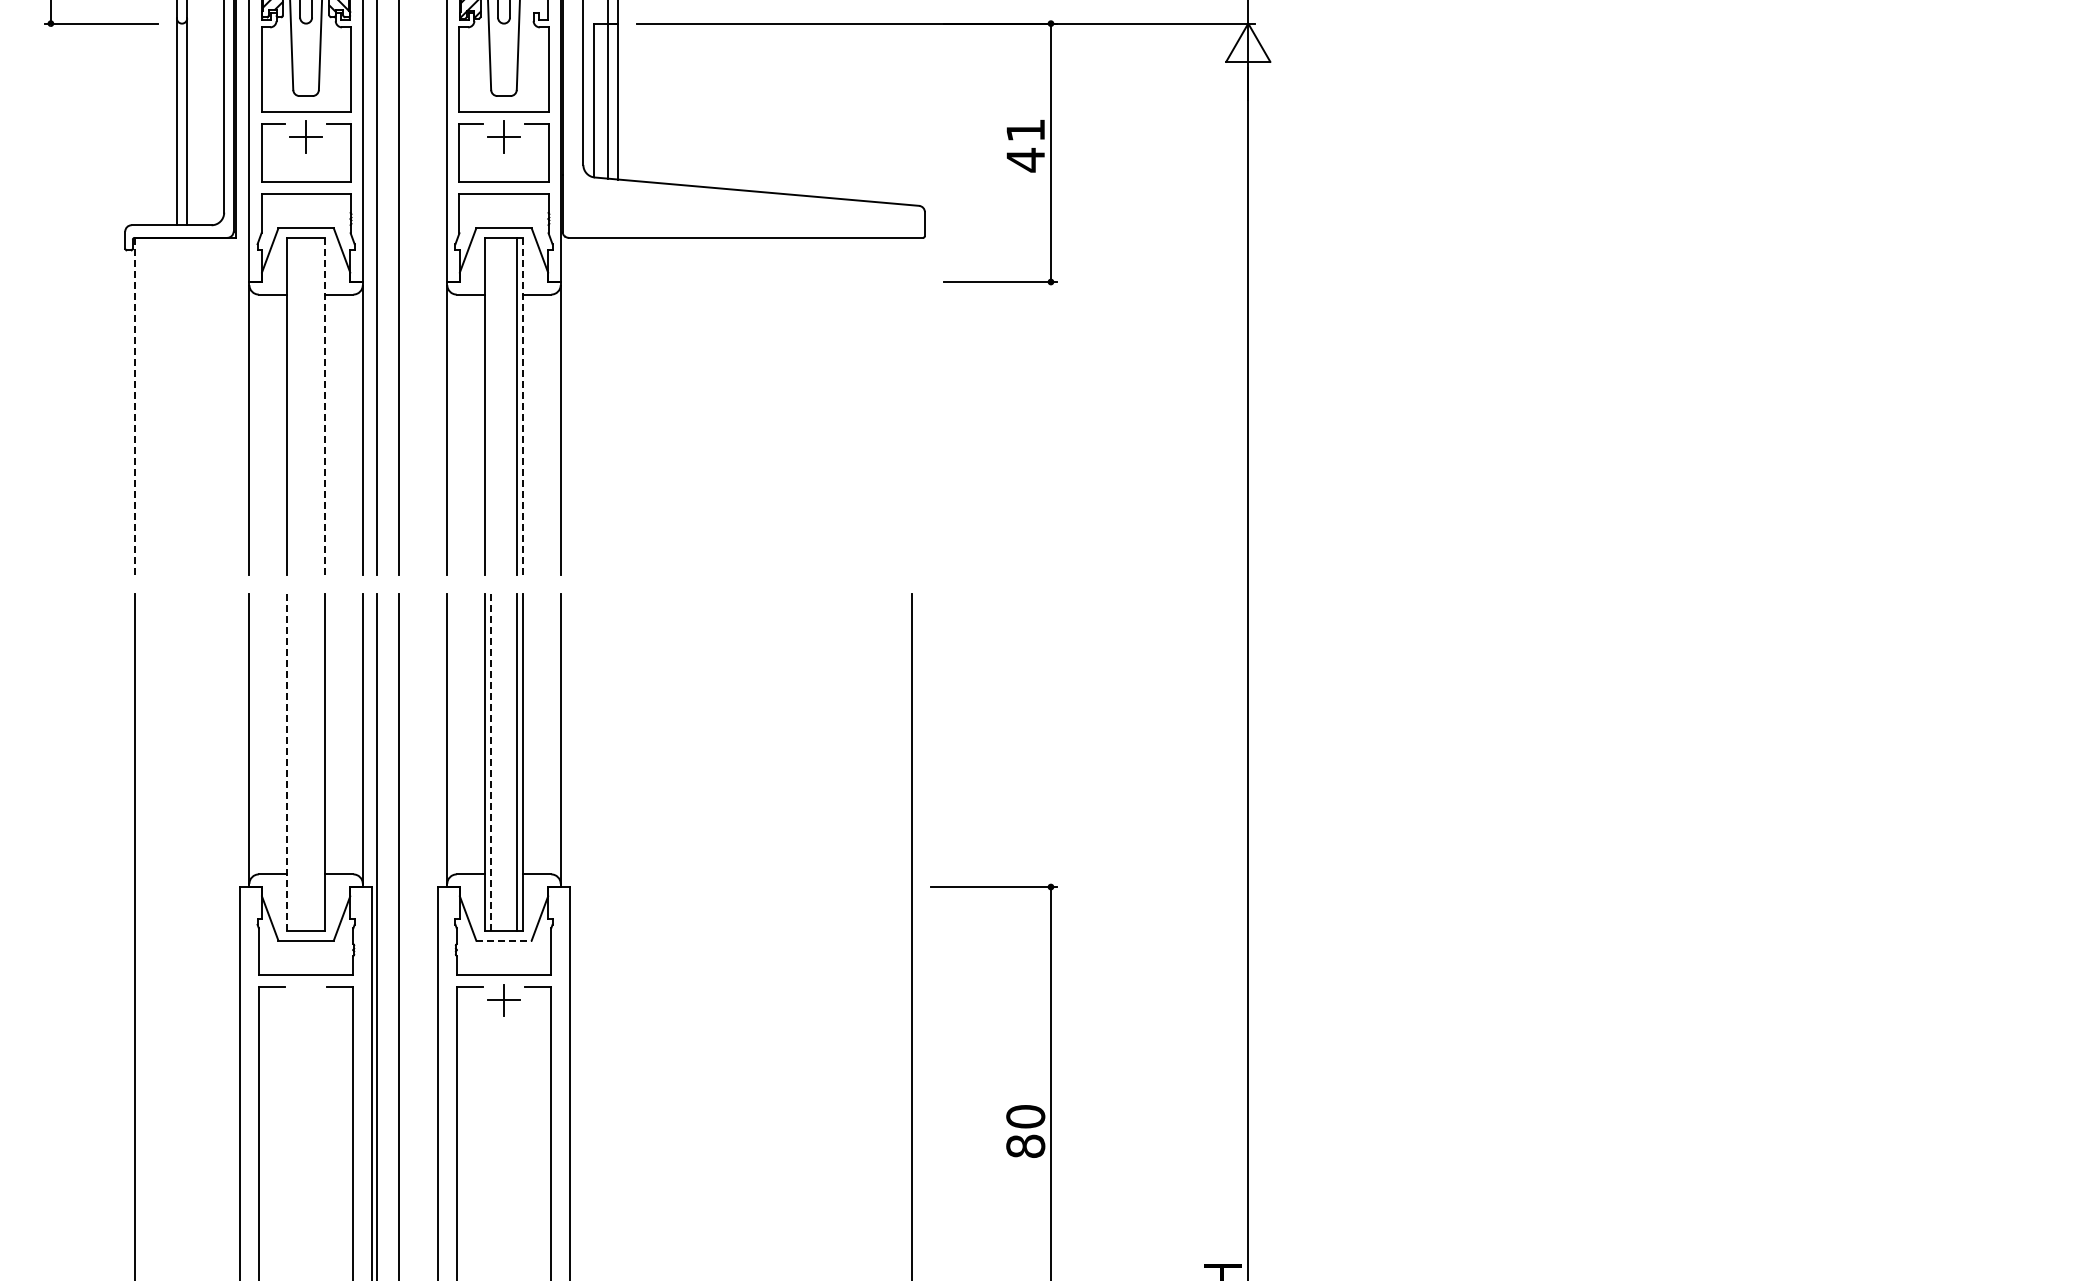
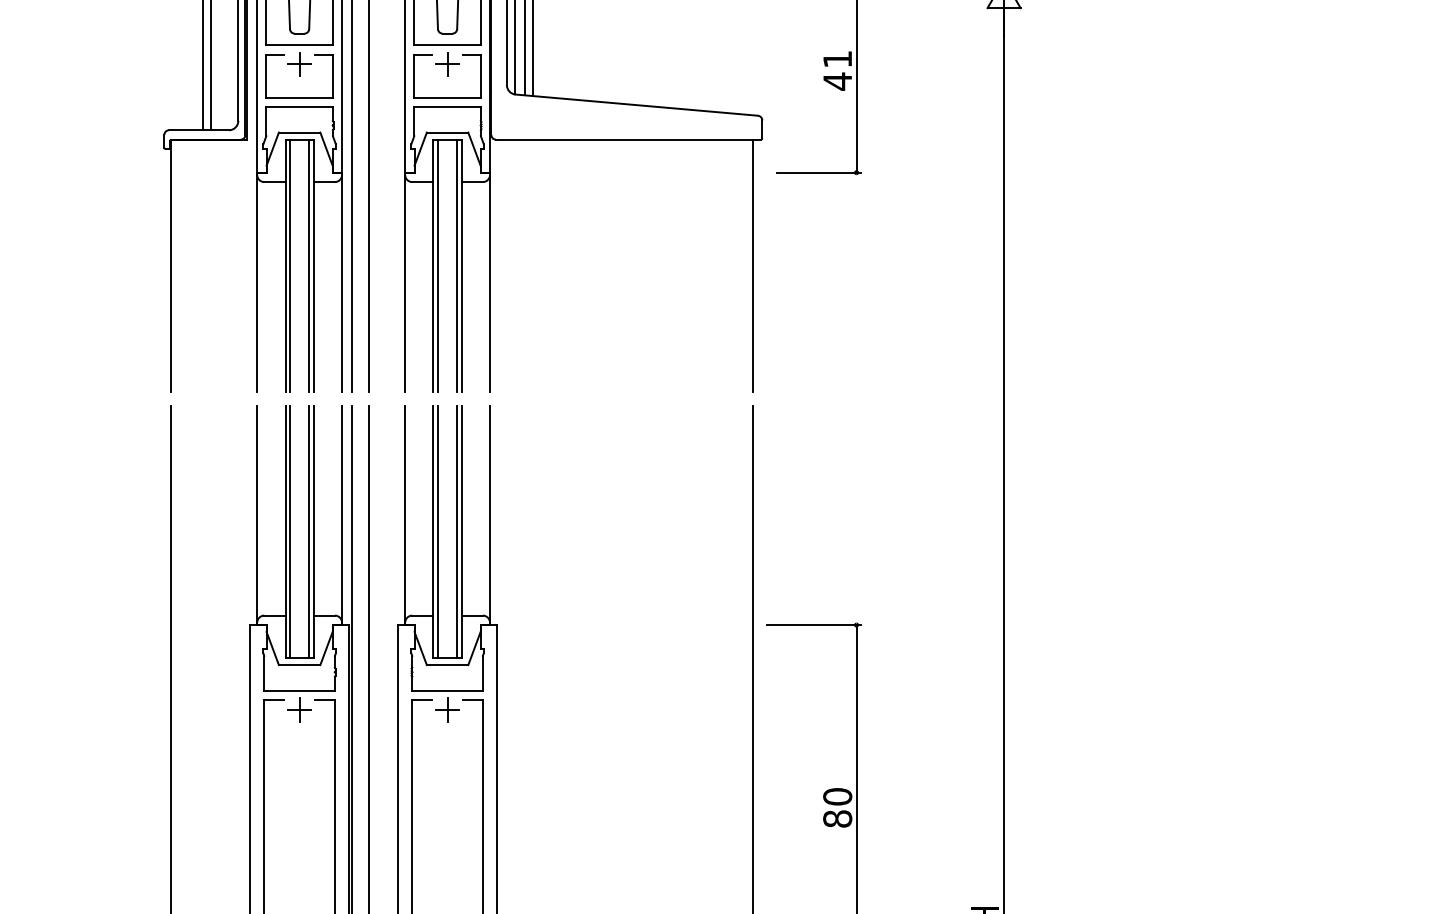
line: (134, 406) -> (171, 265), dashed -> solid
line: (293, 406) -> (290, 265), added
line: (318, 406) -> (308, 265), added
line: (325, 406) -> (314, 265), dashed -> solid
line: (491, 406) -> (438, 265), added
line: (522, 406) -> (461, 265), dashed -> solid
line: (912, 406) -> (753, 265), added
line: (287, 762) -> (285, 531), dashed -> solid
line: (293, 762) -> (290, 531), added
line: (318, 762) -> (308, 531), added
line: (491, 762) -> (438, 531), dashed -> solid
line: (504, 940) -> (447, 665), dashed -> solid
part: (305, 1000) -> (299, 709), added

